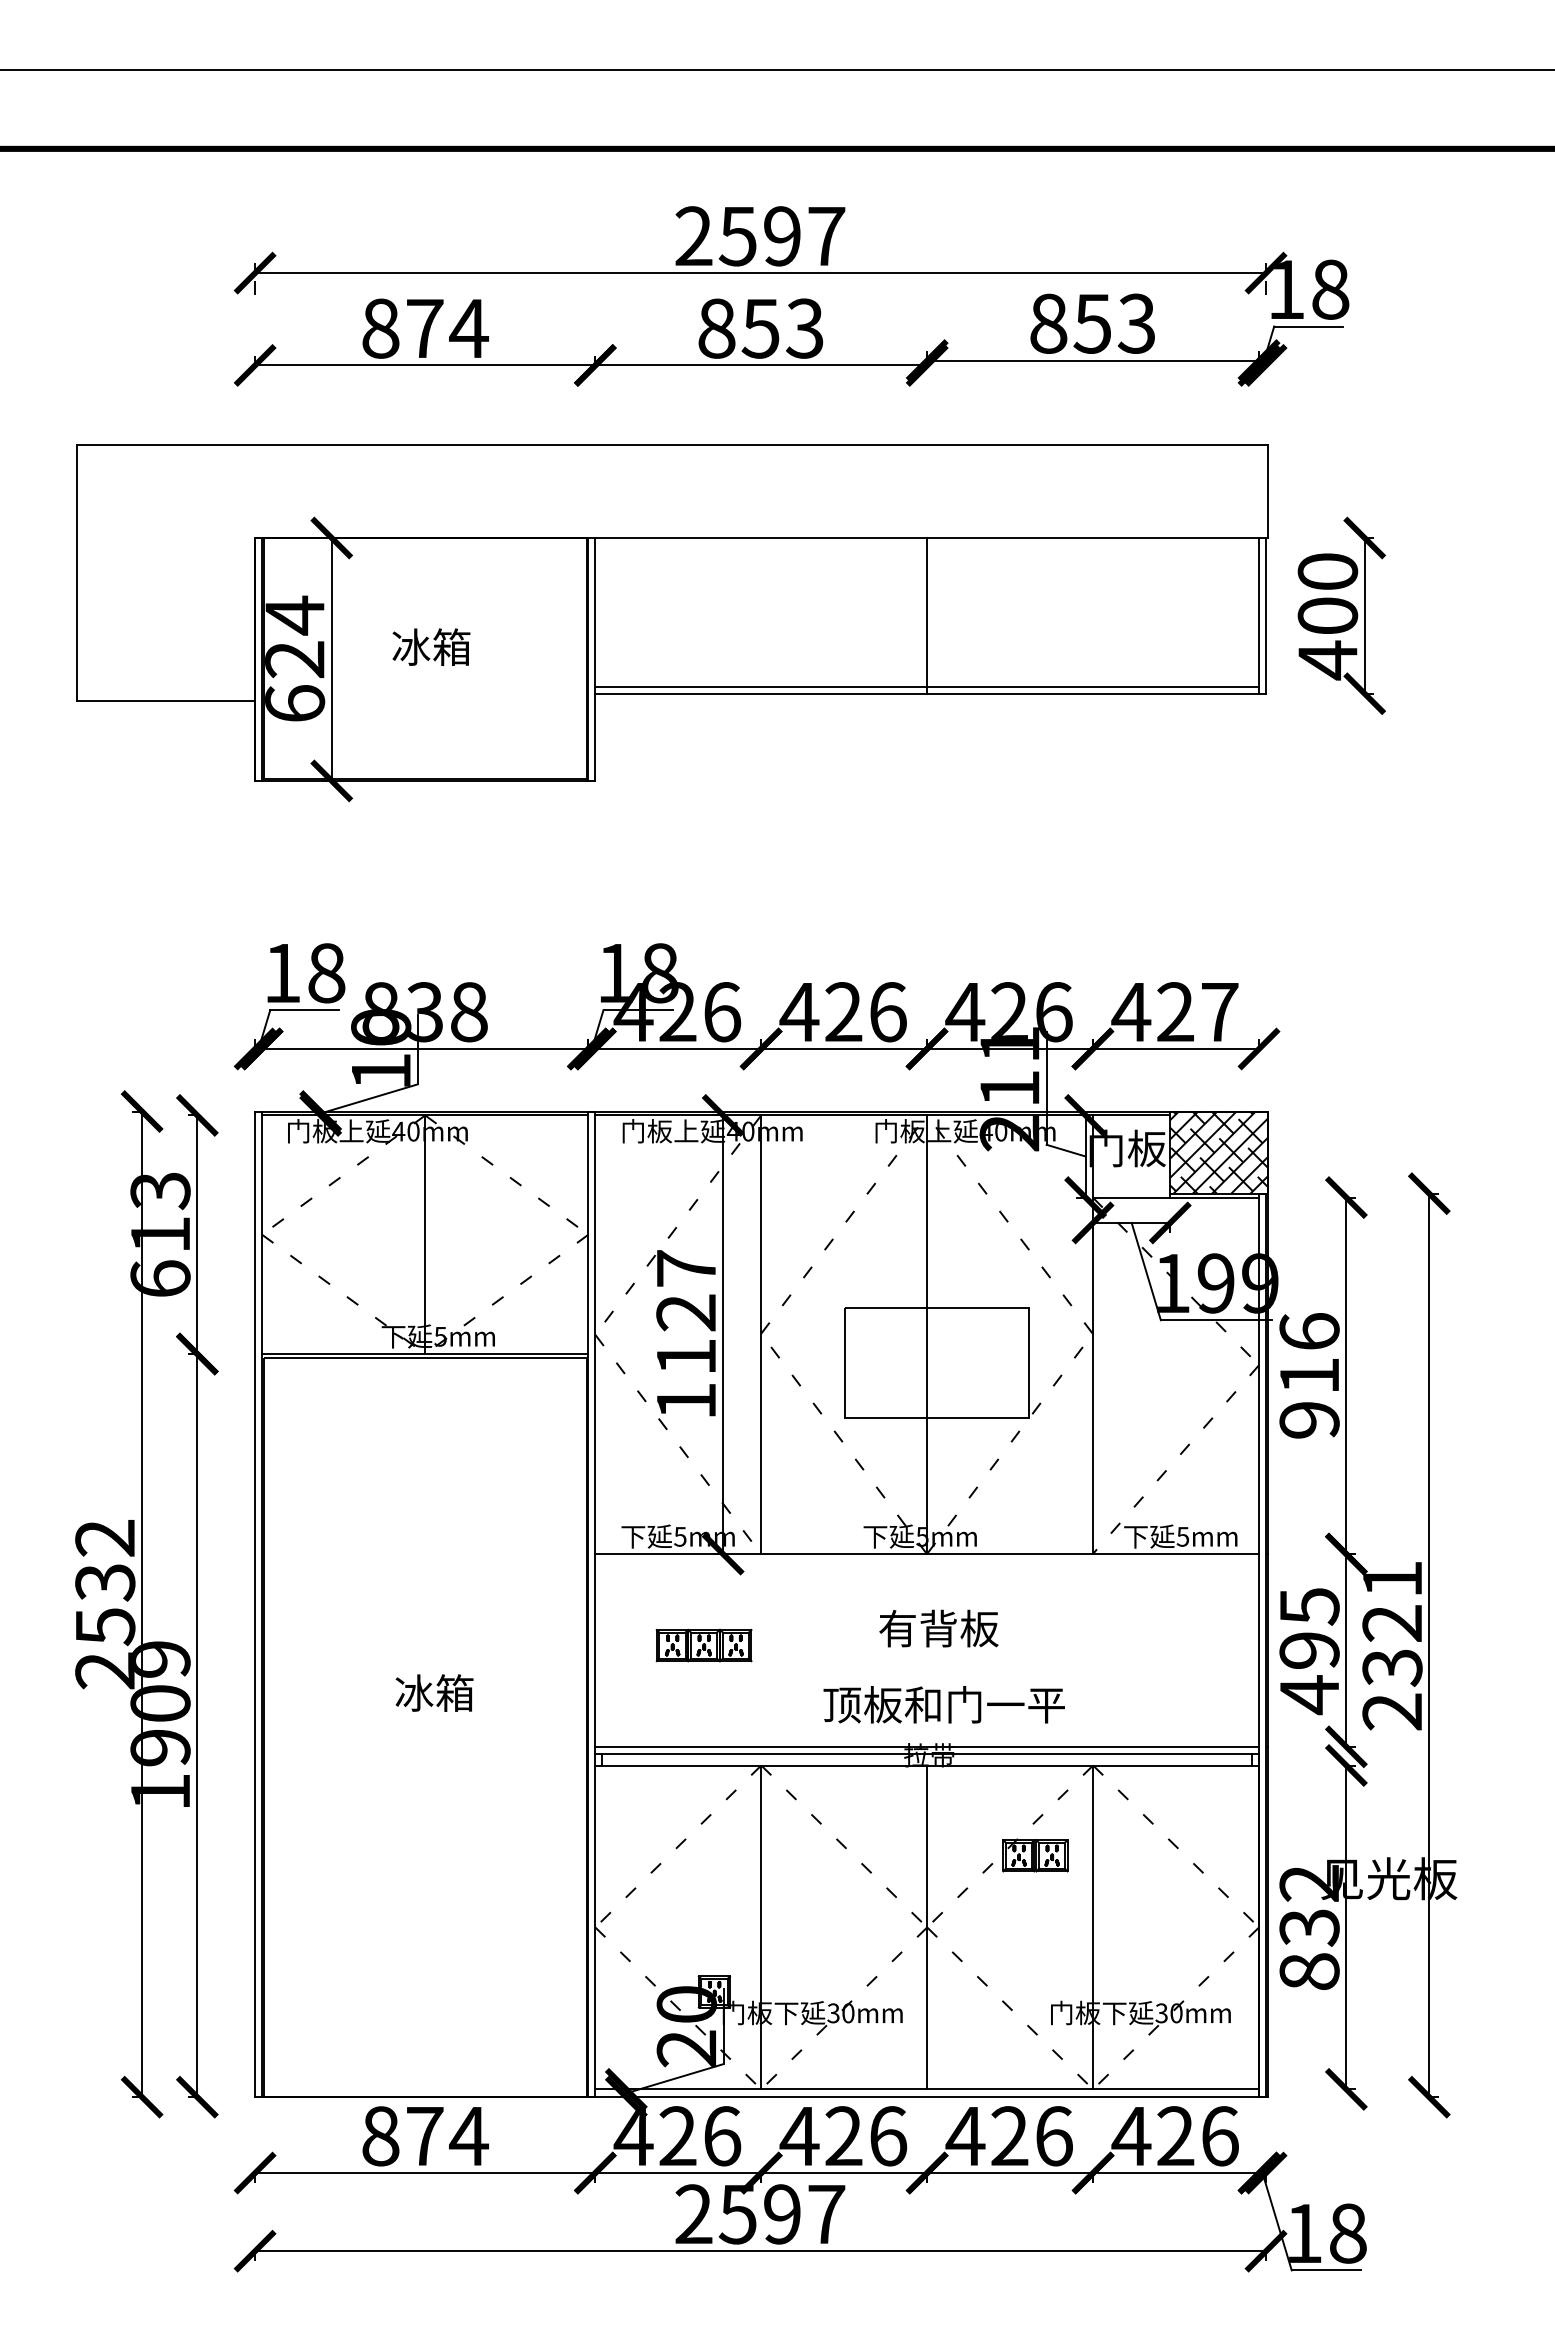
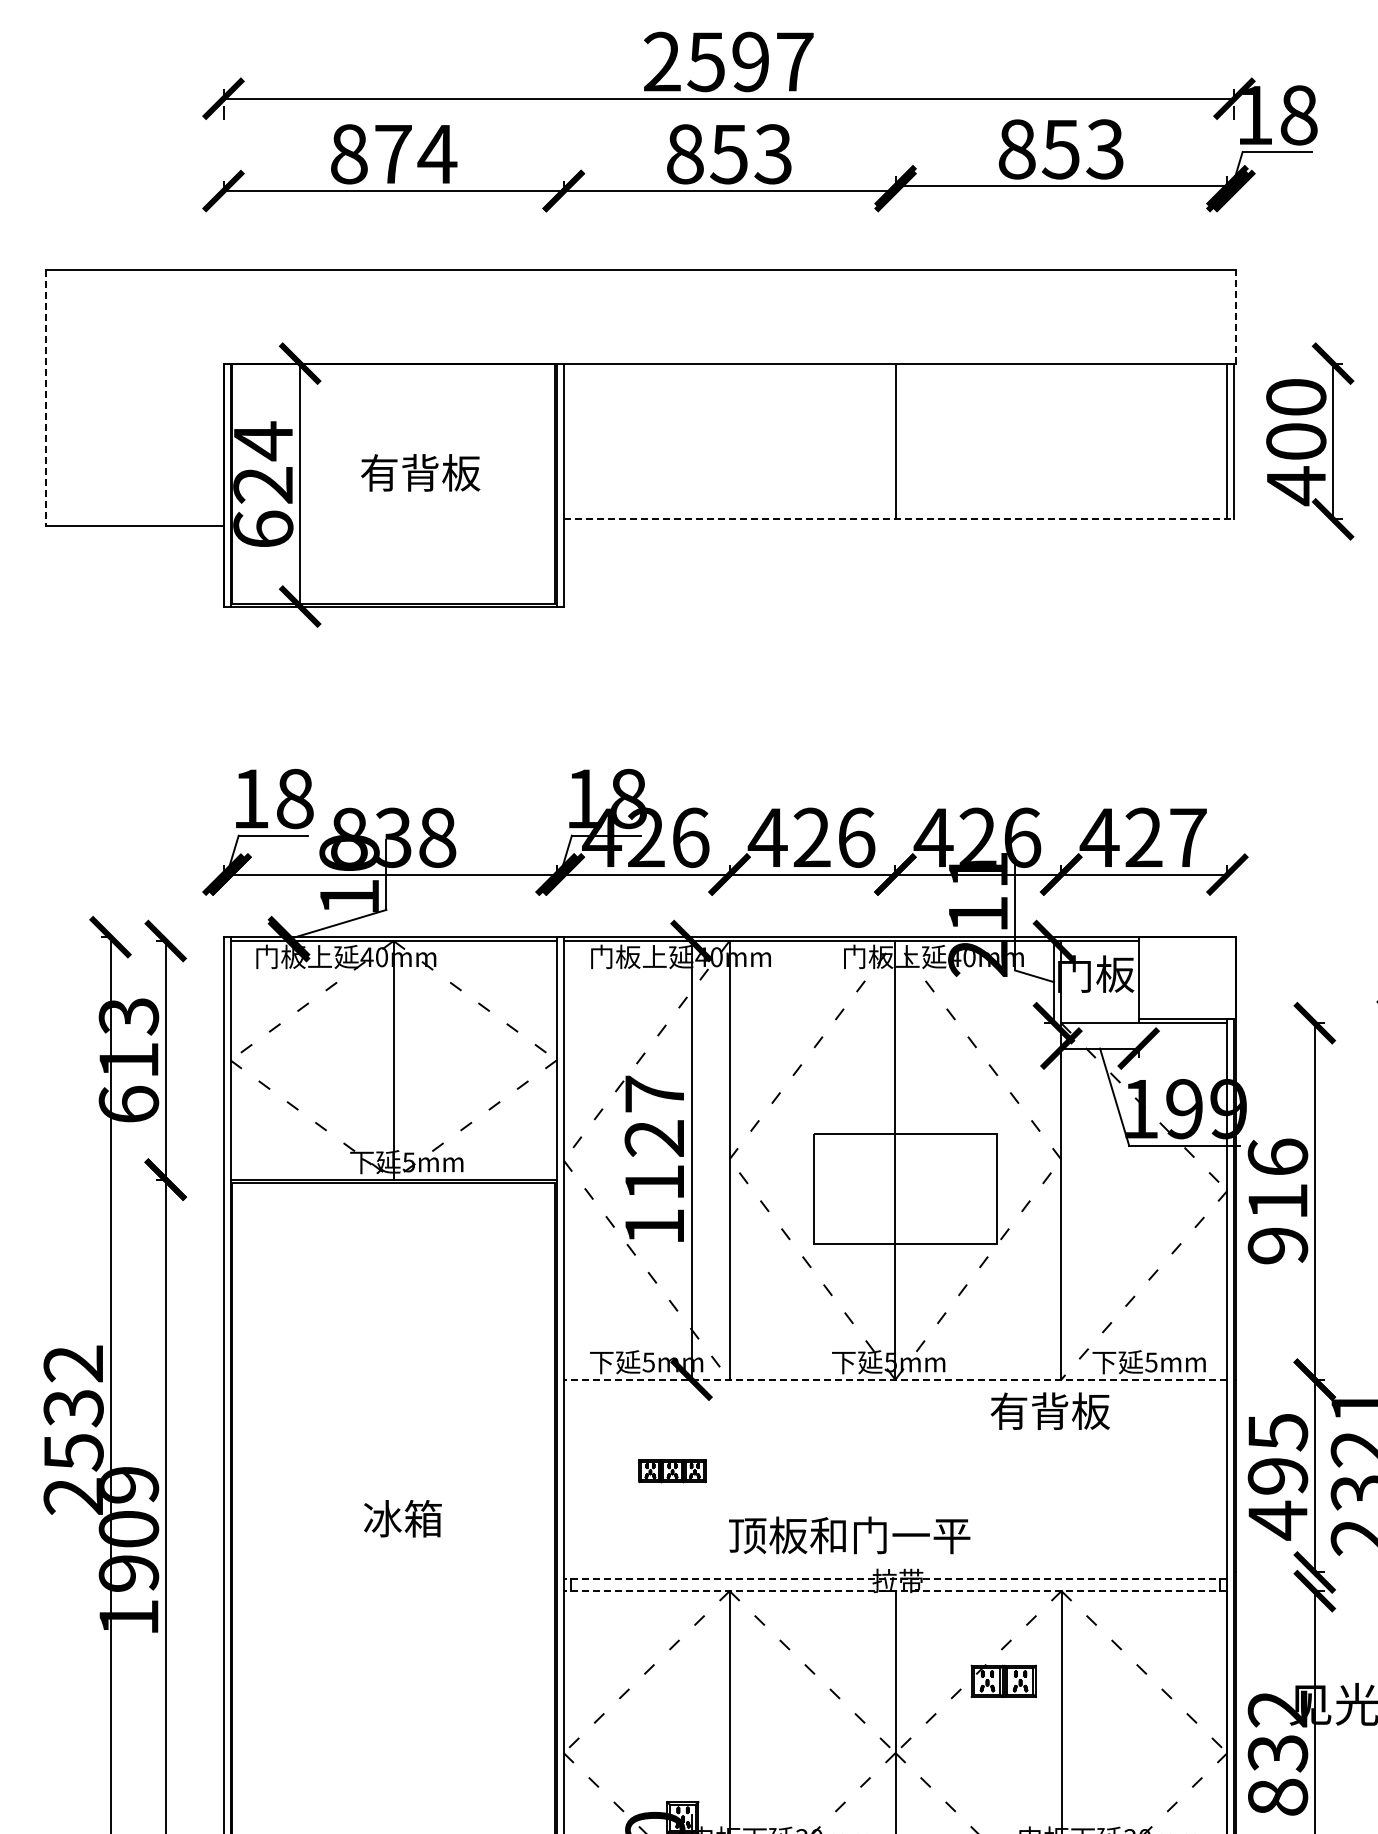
line: (1268, 491) -> (1236, 317), solid -> dashed
line: (77, 573) -> (45, 399), solid -> dashed
text: (451, 647) -> (419, 473), 冰箱 -> 有背板
line: (927, 686) -> (895, 512), removed
line: (931, 693) -> (899, 519), solid -> dashed
hatch: (1219, 1152) -> (1187, 978), removed
line: (927, 1554) -> (895, 1380), solid -> dashed
text: (938, 1628) -> (1049, 1411), moved
part: (703, 1645) -> (671, 1471), size x0.7
text: (943, 1704) -> (848, 1535), moved
line: (927, 1746) -> (895, 1572), removed
line: (927, 1753) -> (895, 1579), solid -> dashed
line: (927, 1765) -> (895, 1591), solid -> dashed

